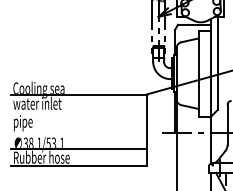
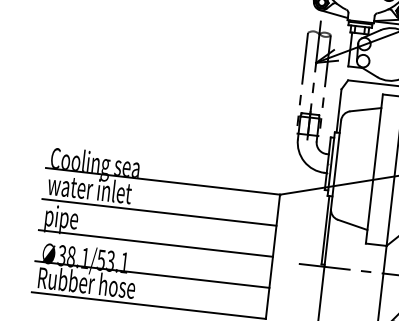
line: (78, 112) -> (159, 212), added
line: (78, 130) -> (155, 243), added

